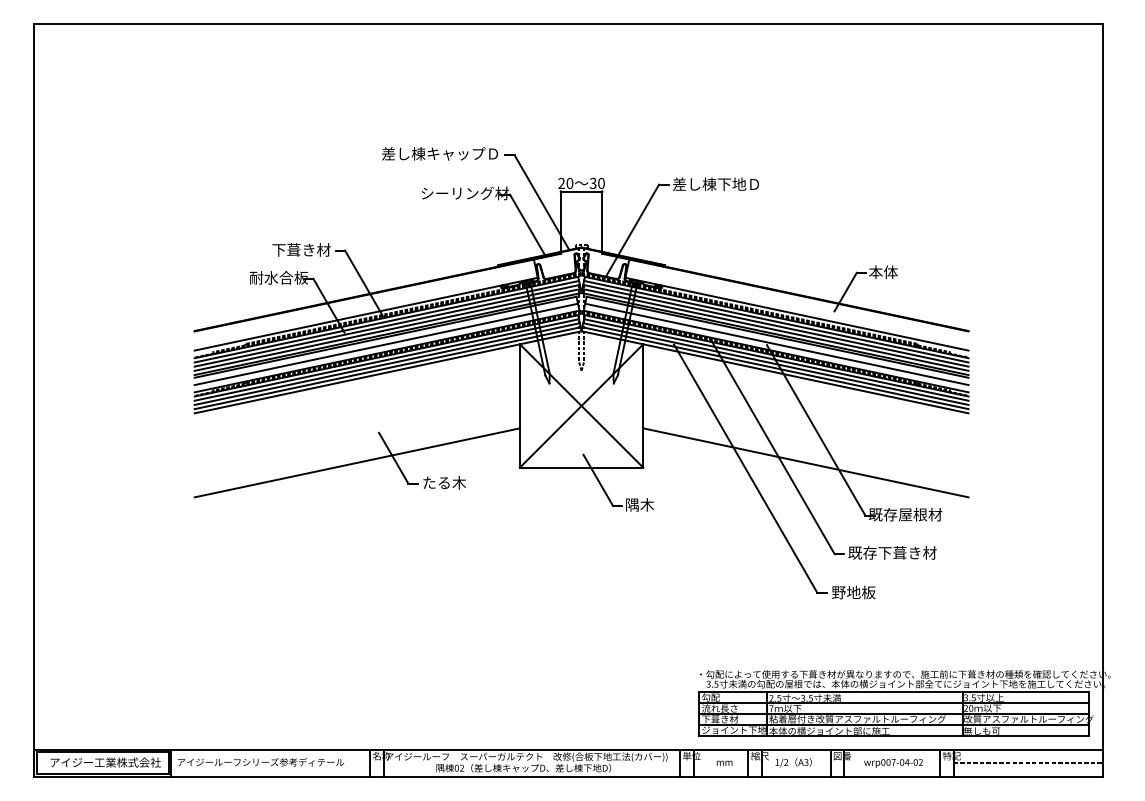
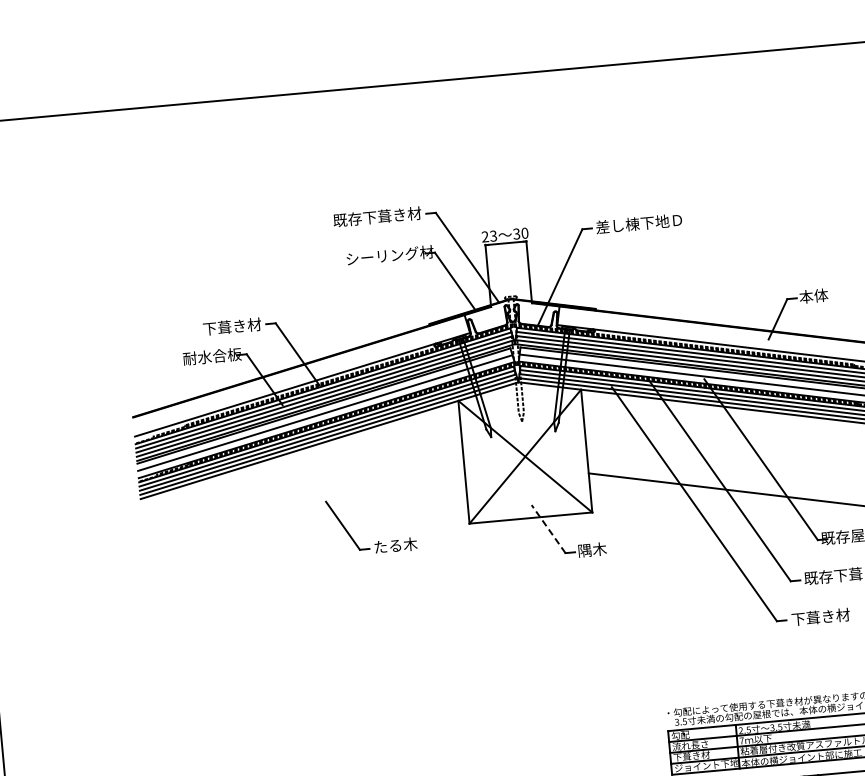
text: (441, 153) -> (362, 217), 差し棟キャップＤ -> 既存下葺き材
text: (569, 183) -> (493, 236), 20 -> 23
line: (356, 462) -> (306, 533), removed
line: (597, 479) -> (547, 528), solid -> dashed
text: (861, 592) -> (821, 617), 野地板 -> 下葺き材

